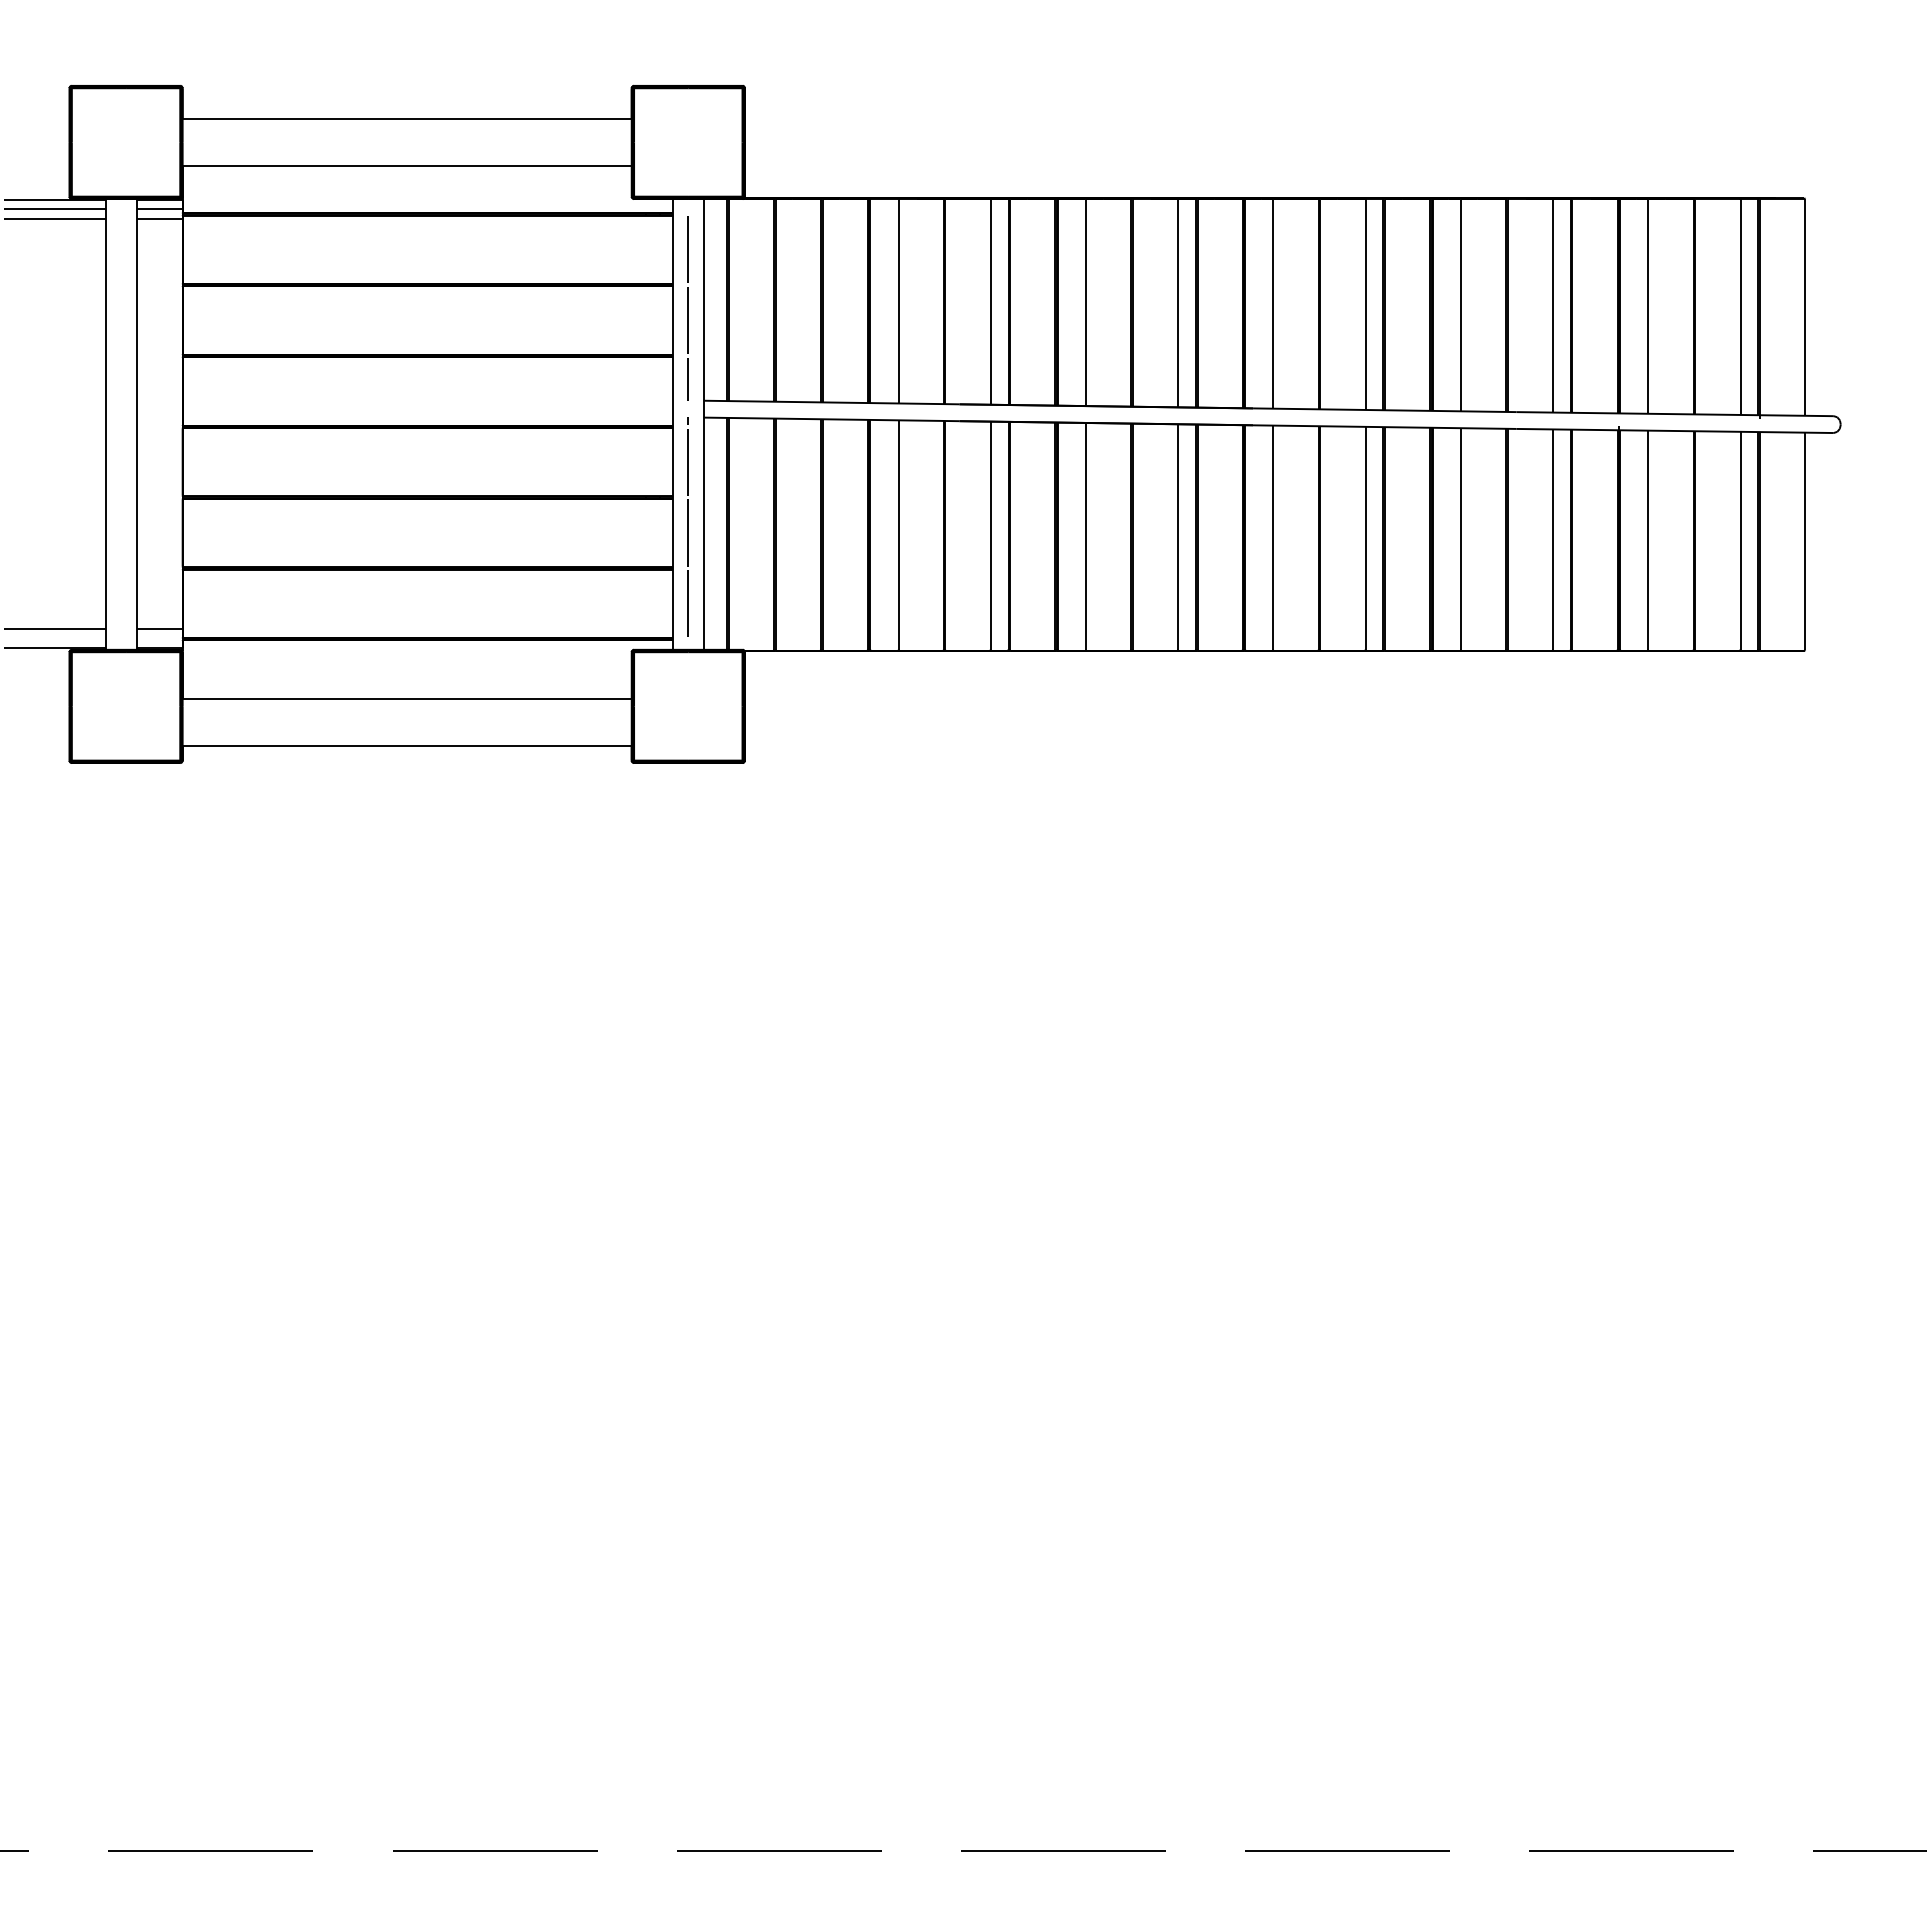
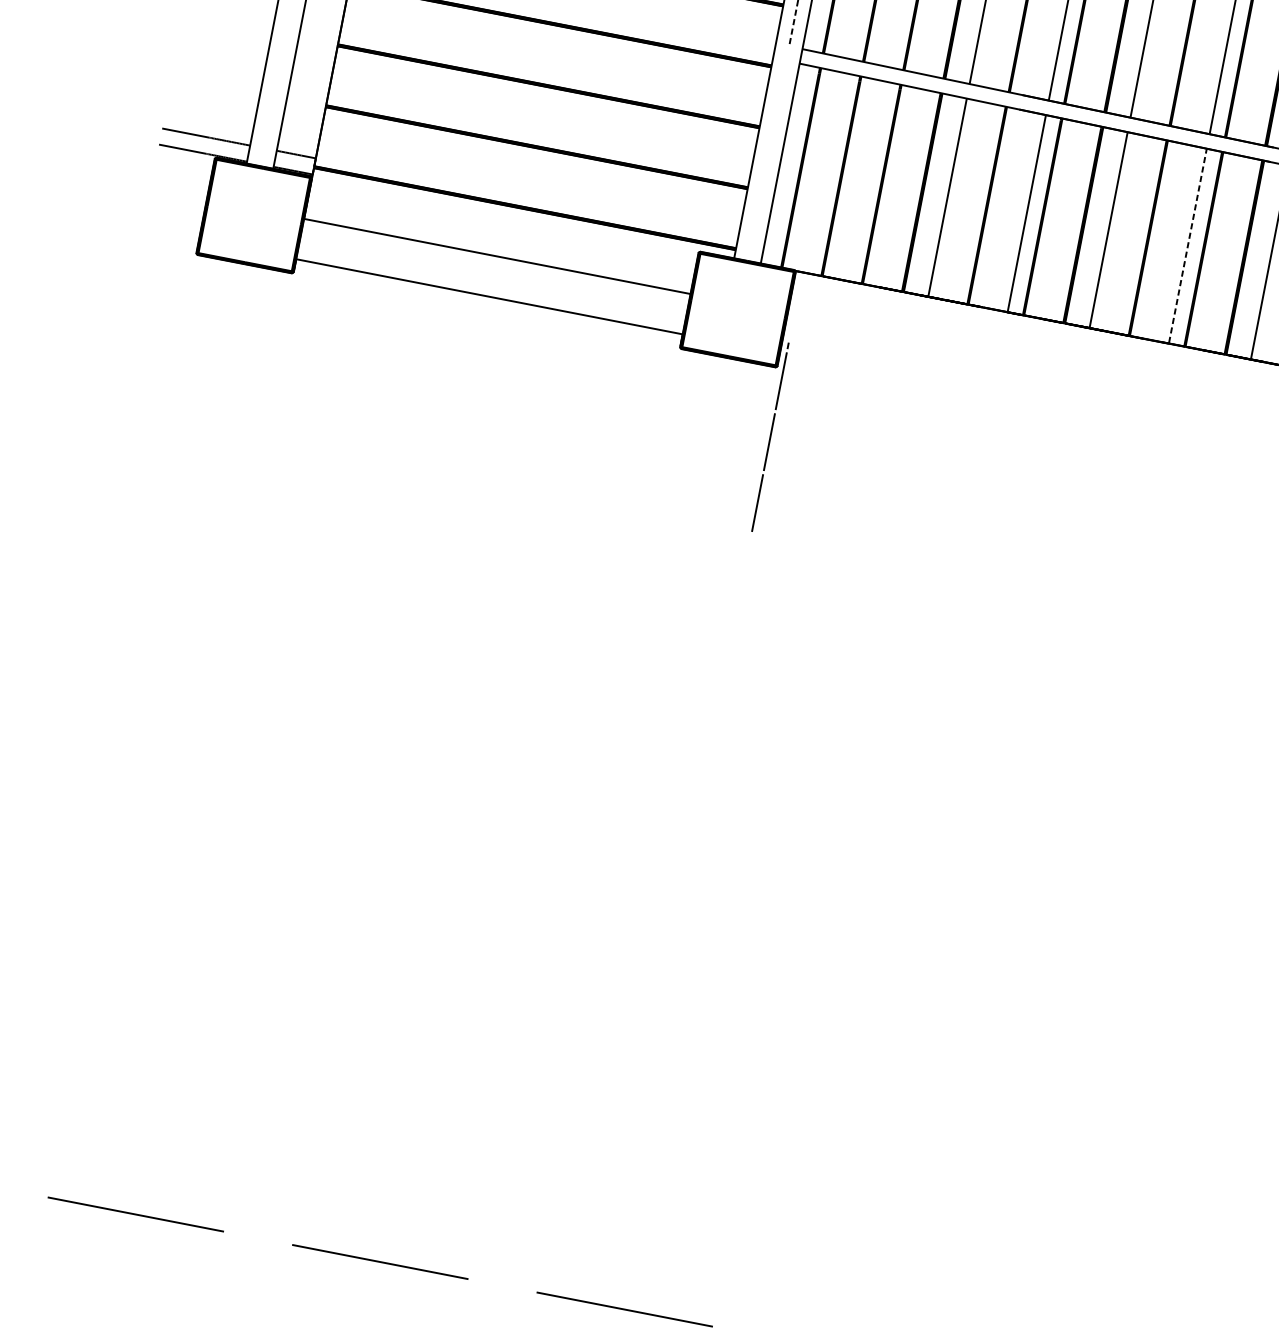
line: (688, 379) -> (792, 28), solid -> dashed
line: (687, 526) -> (769, 436), moved
line: (1178, 537) -> (1188, 246), solid -> dashed

